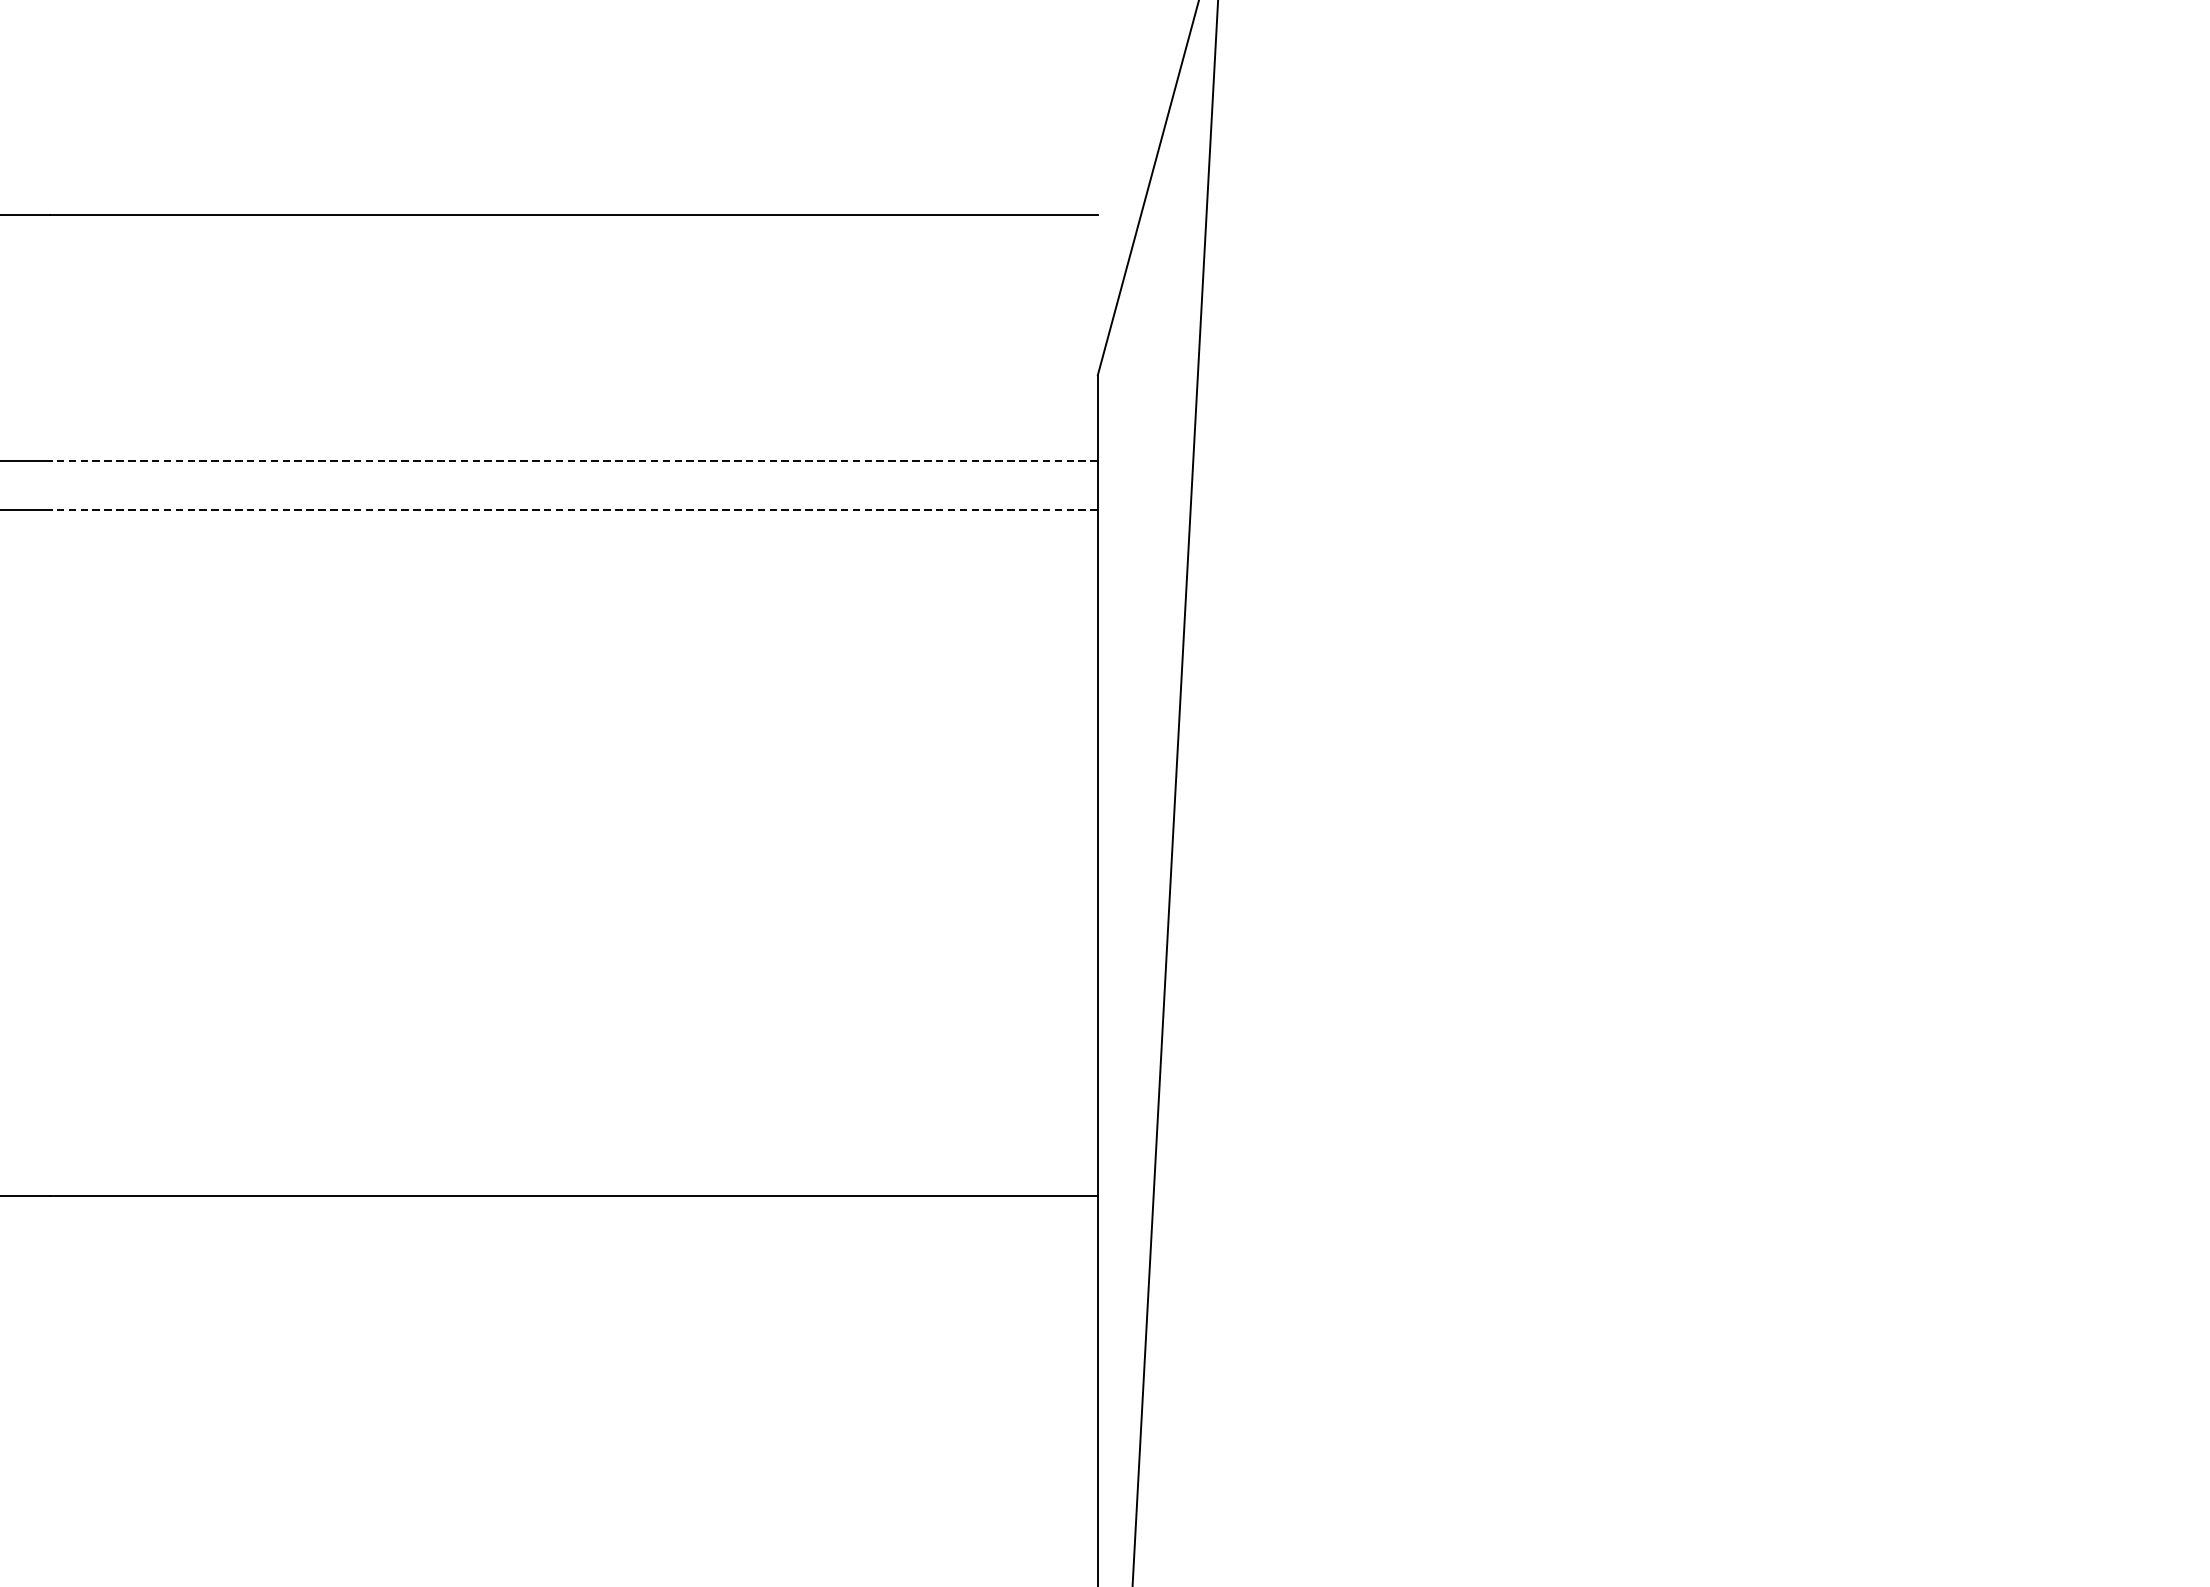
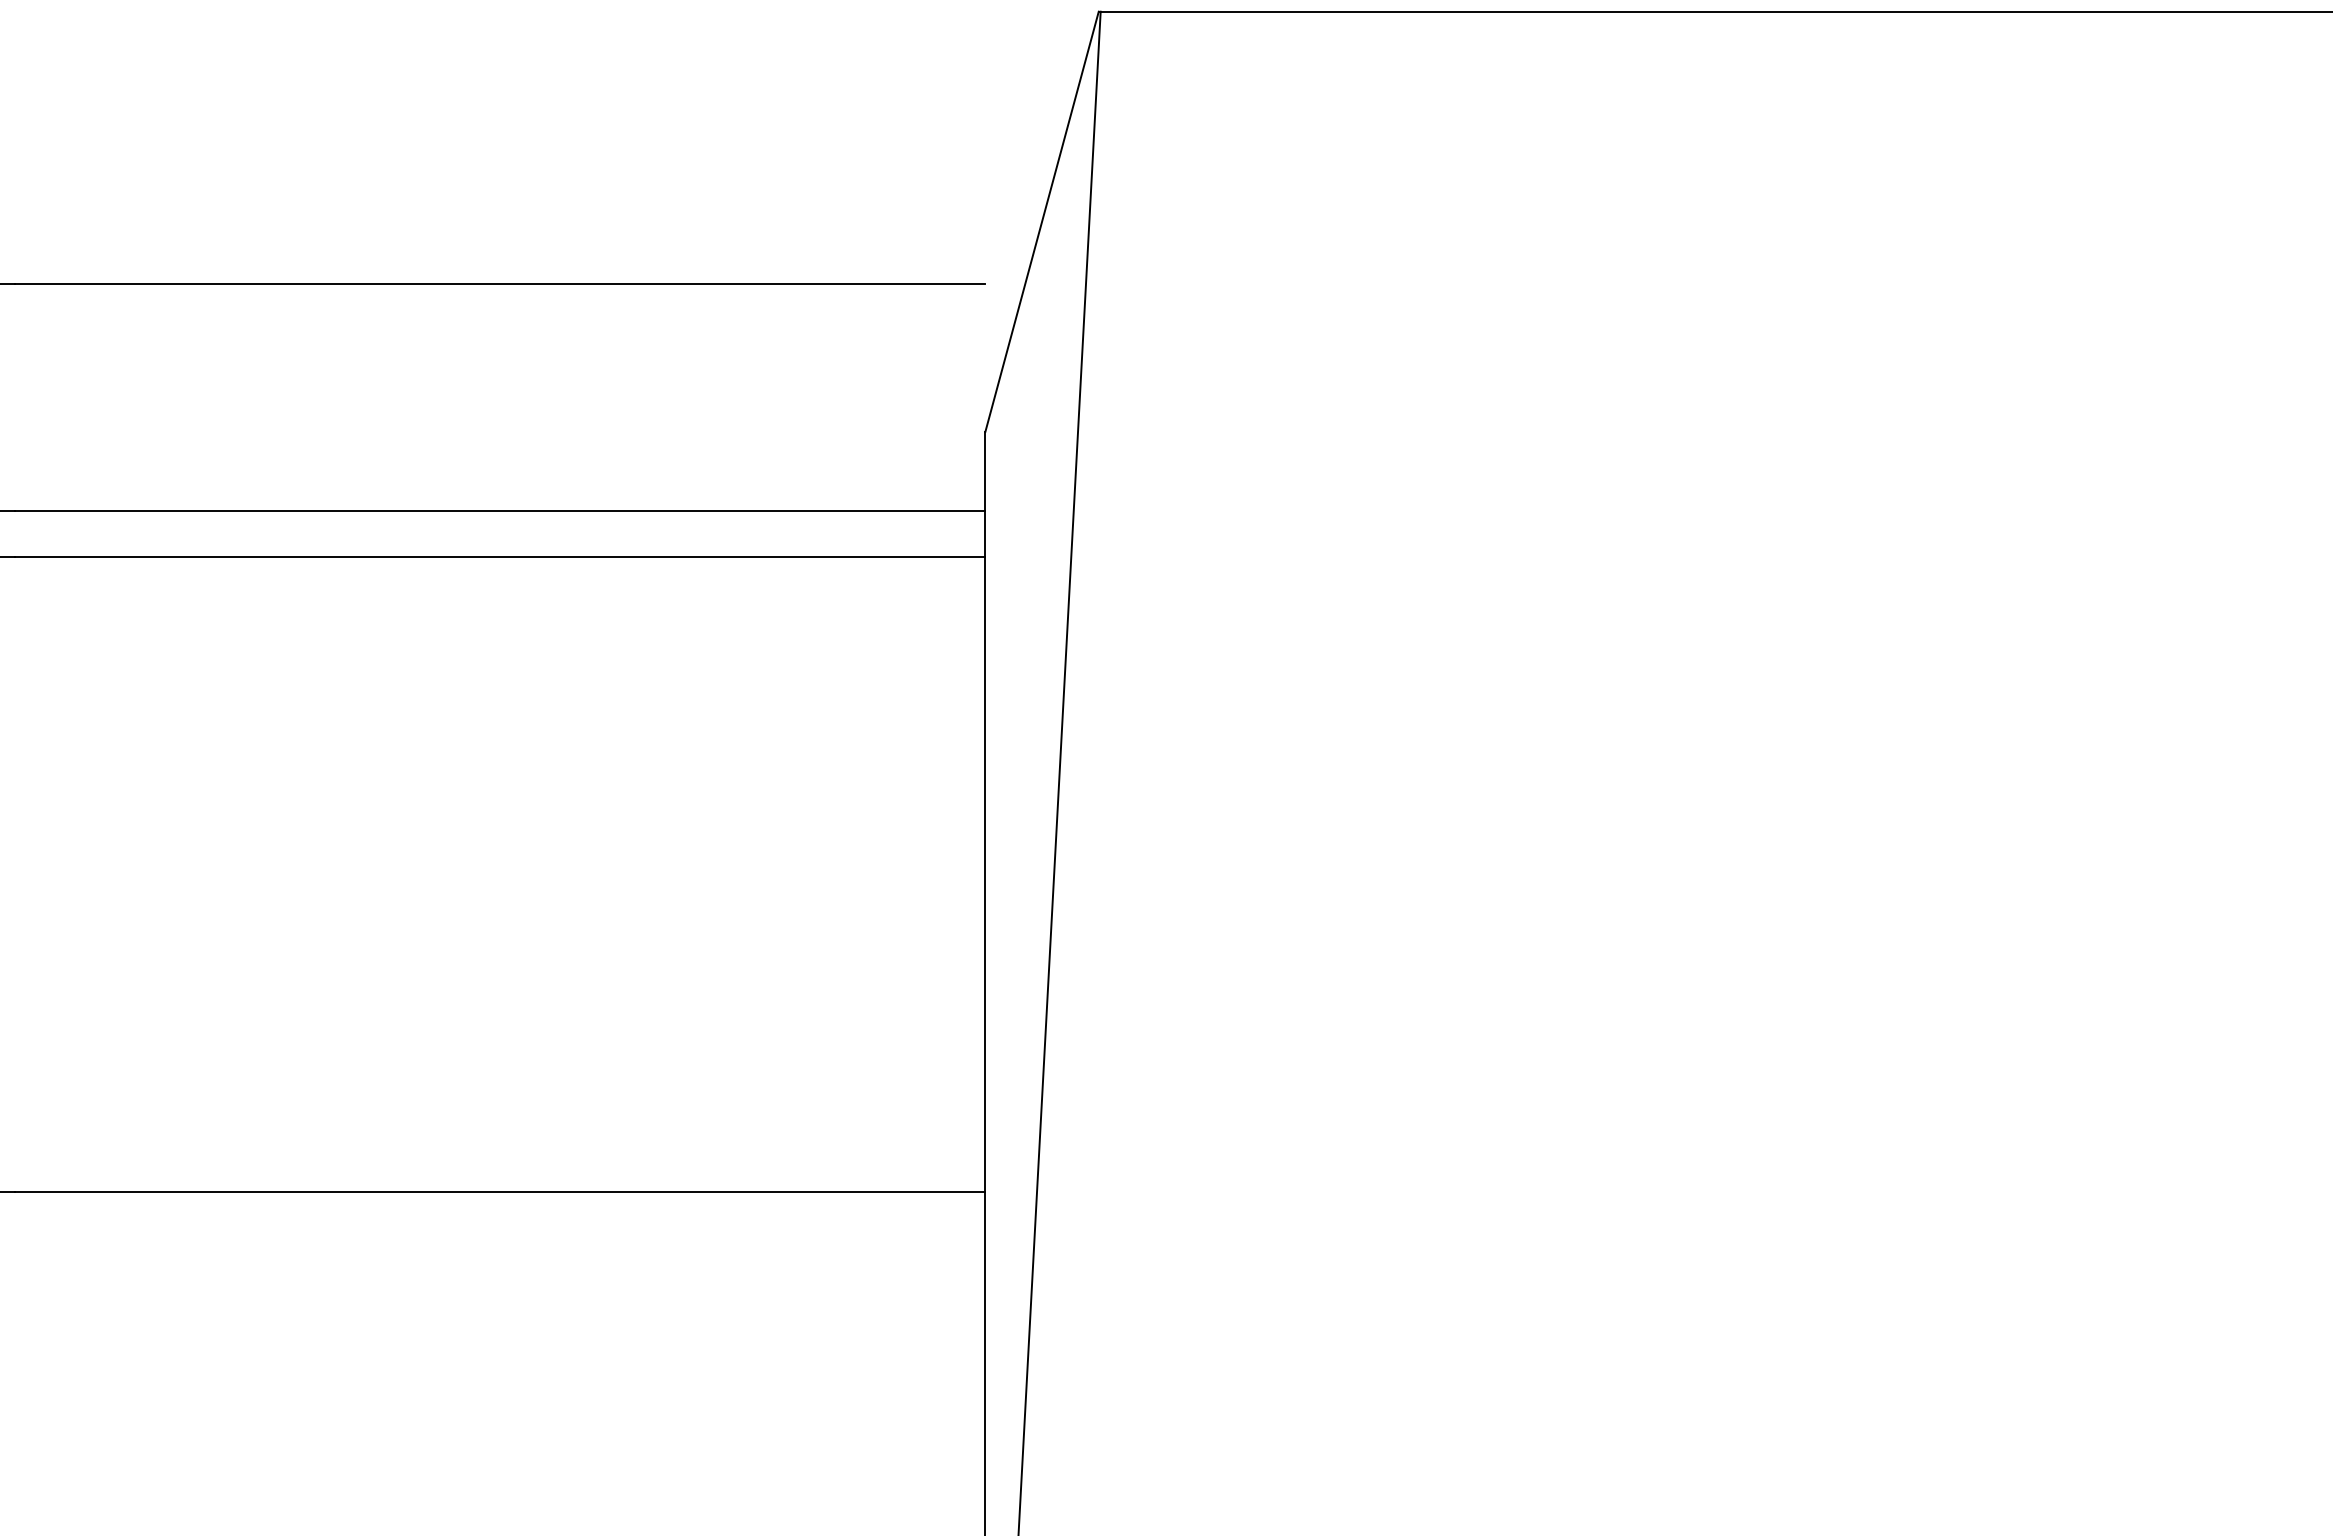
line: (573, 461) -> (499, 511), dashed -> solid
line: (573, 509) -> (499, 556), dashed -> solid

